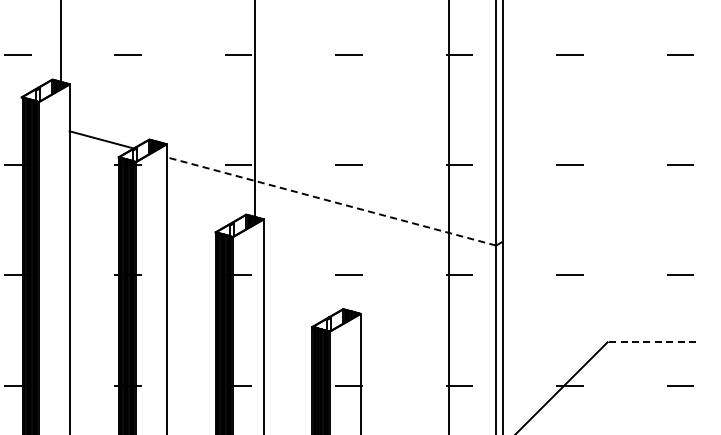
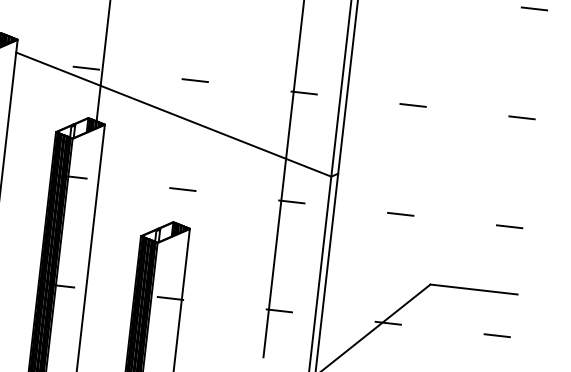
line: (331, 201) -> (173, 114), dashed -> solid
line: (651, 342) -> (473, 289), dashed -> solid

